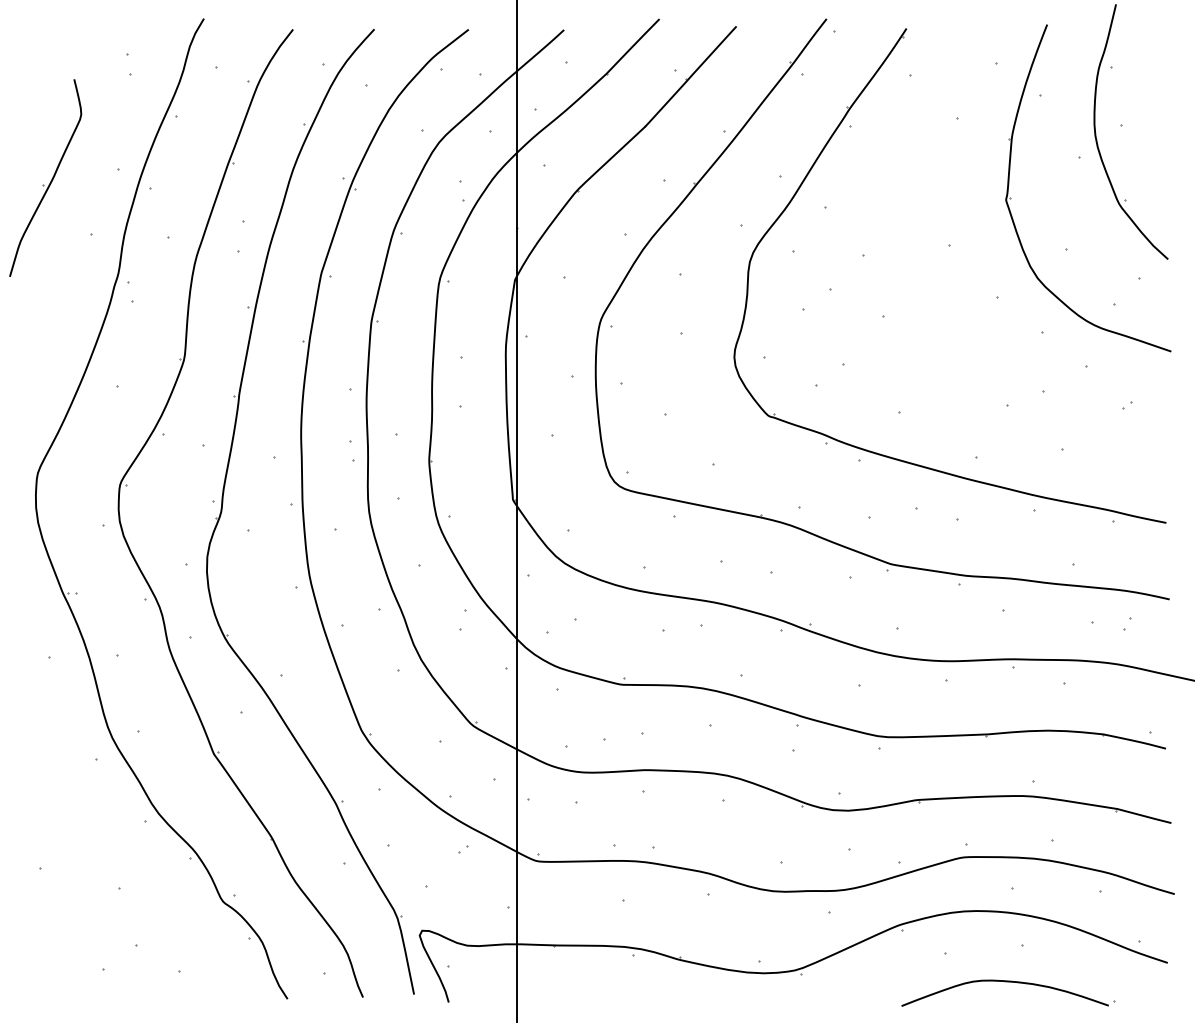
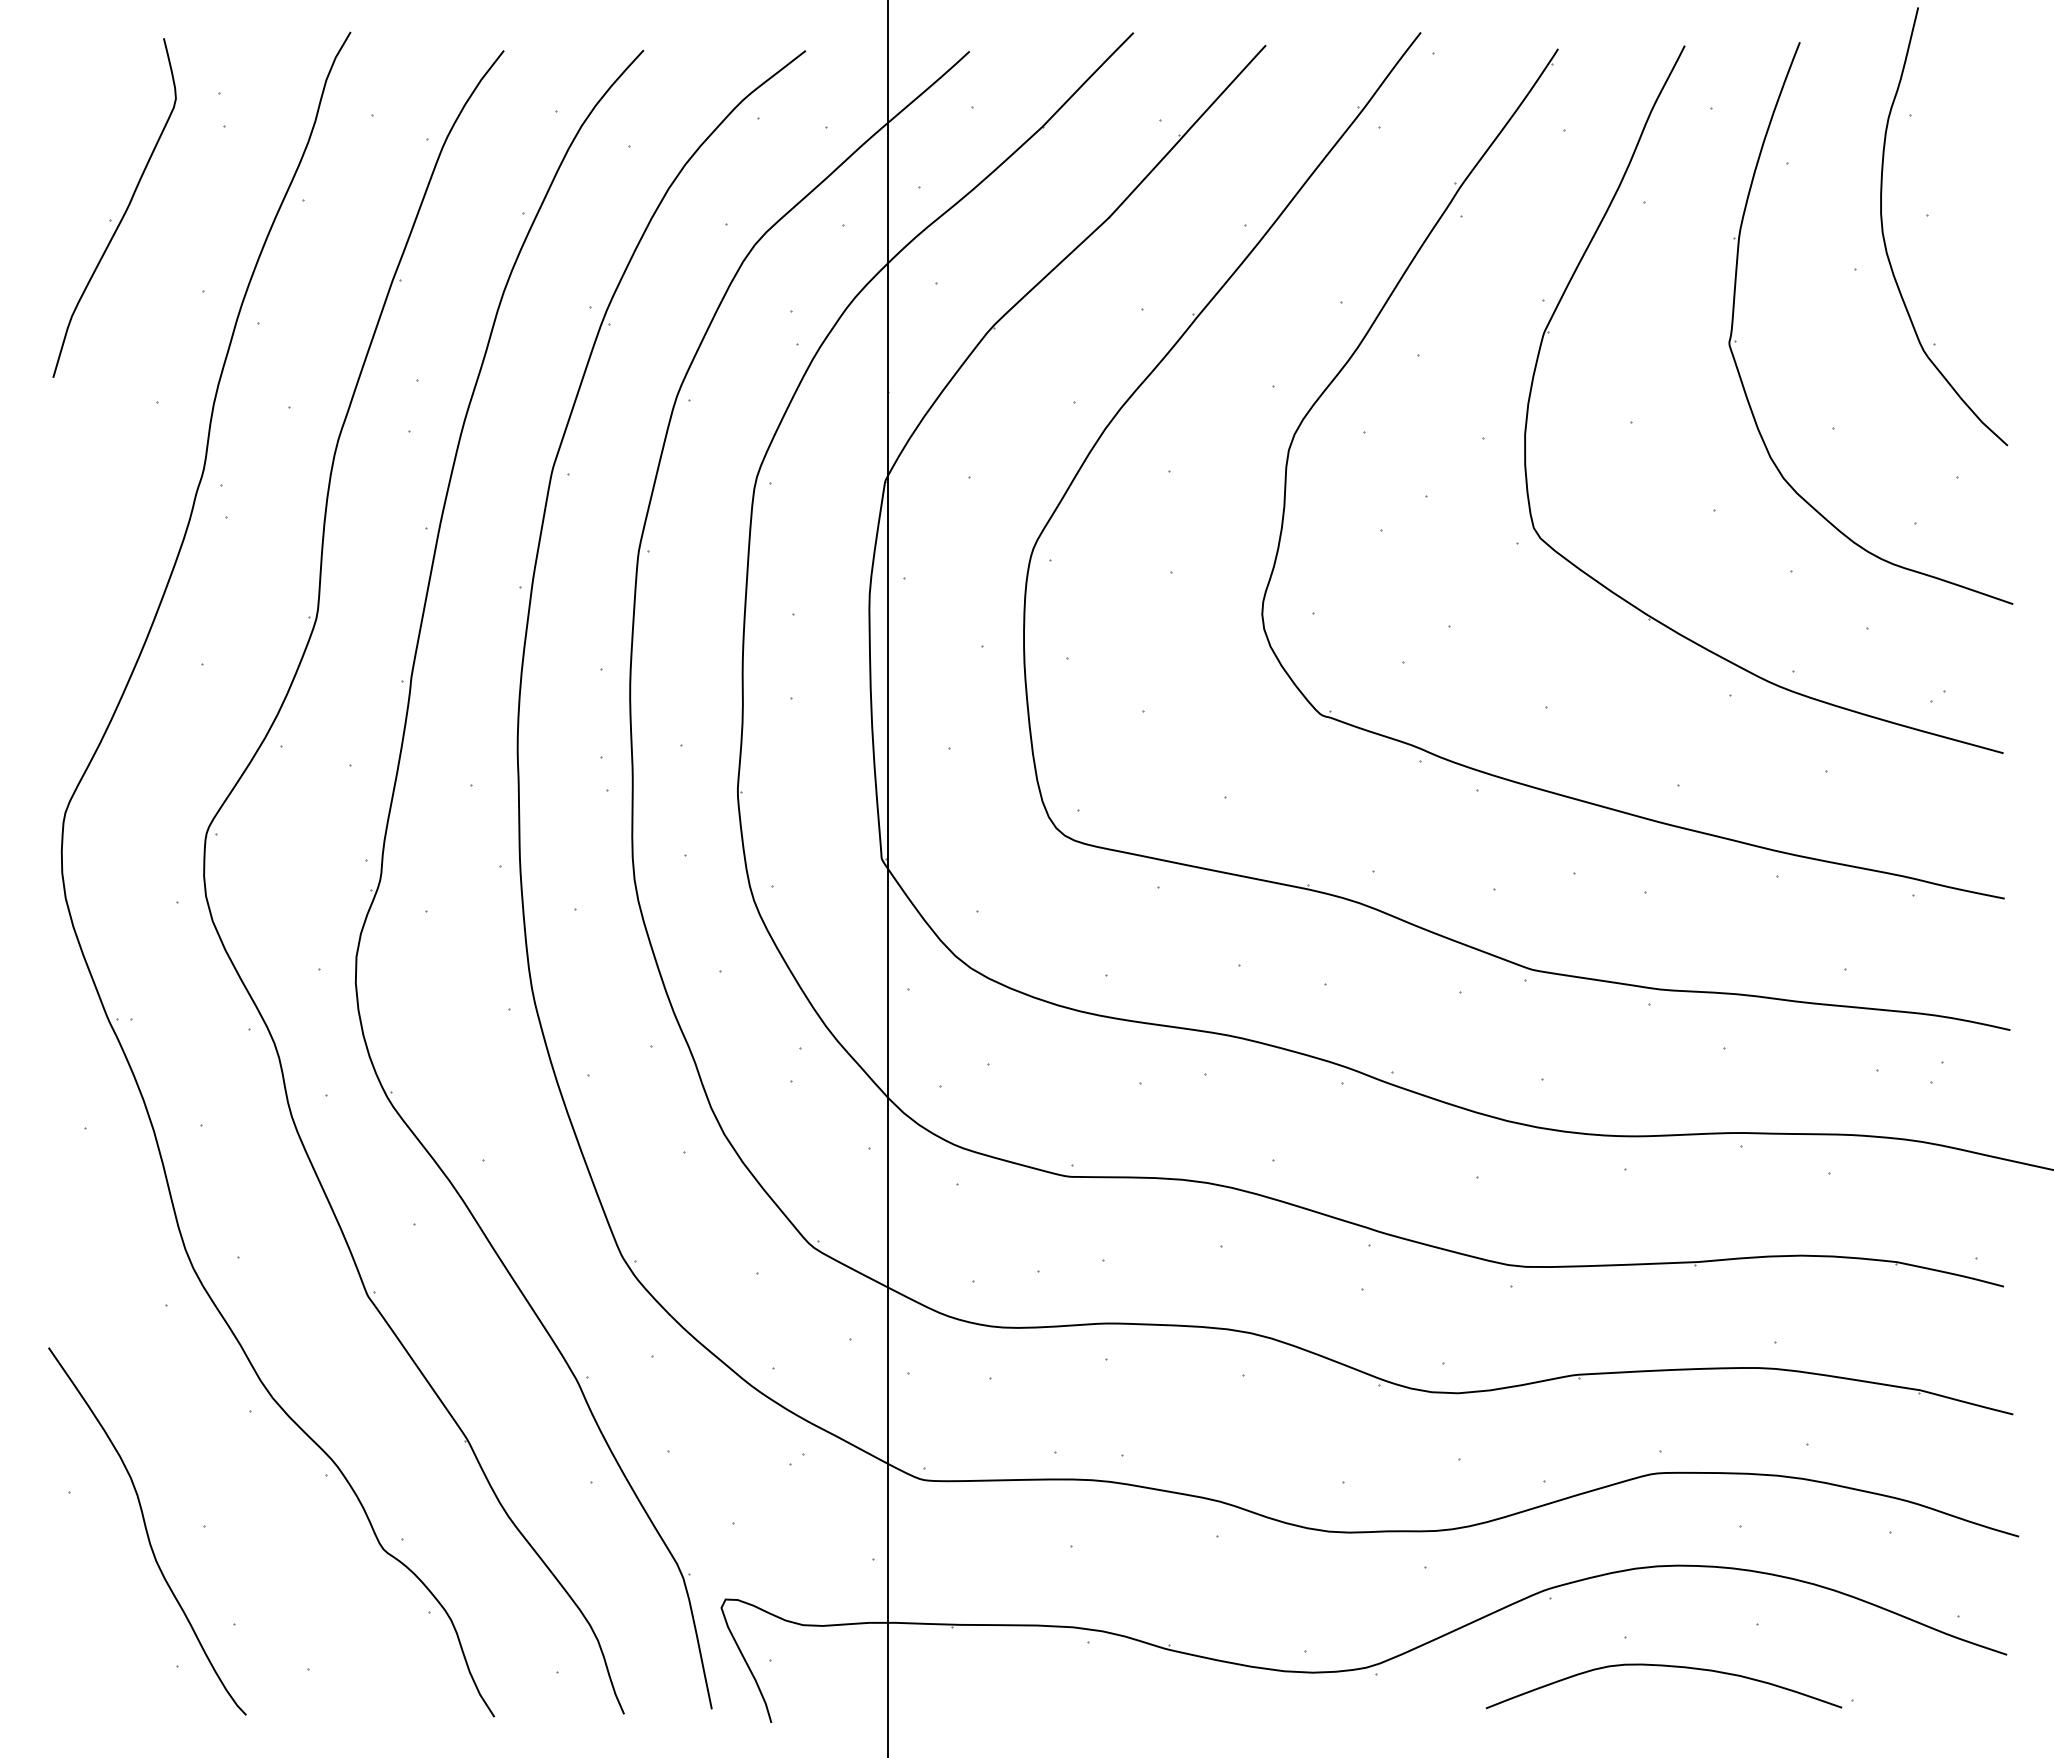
part: (51, 179) -> (124, 210), moved
part: (902, 193) -> (1551, 332), added
curve: (85, 891) -> (147, 1532), added
part: (1008, 982) -> (1669, 1667), moved

